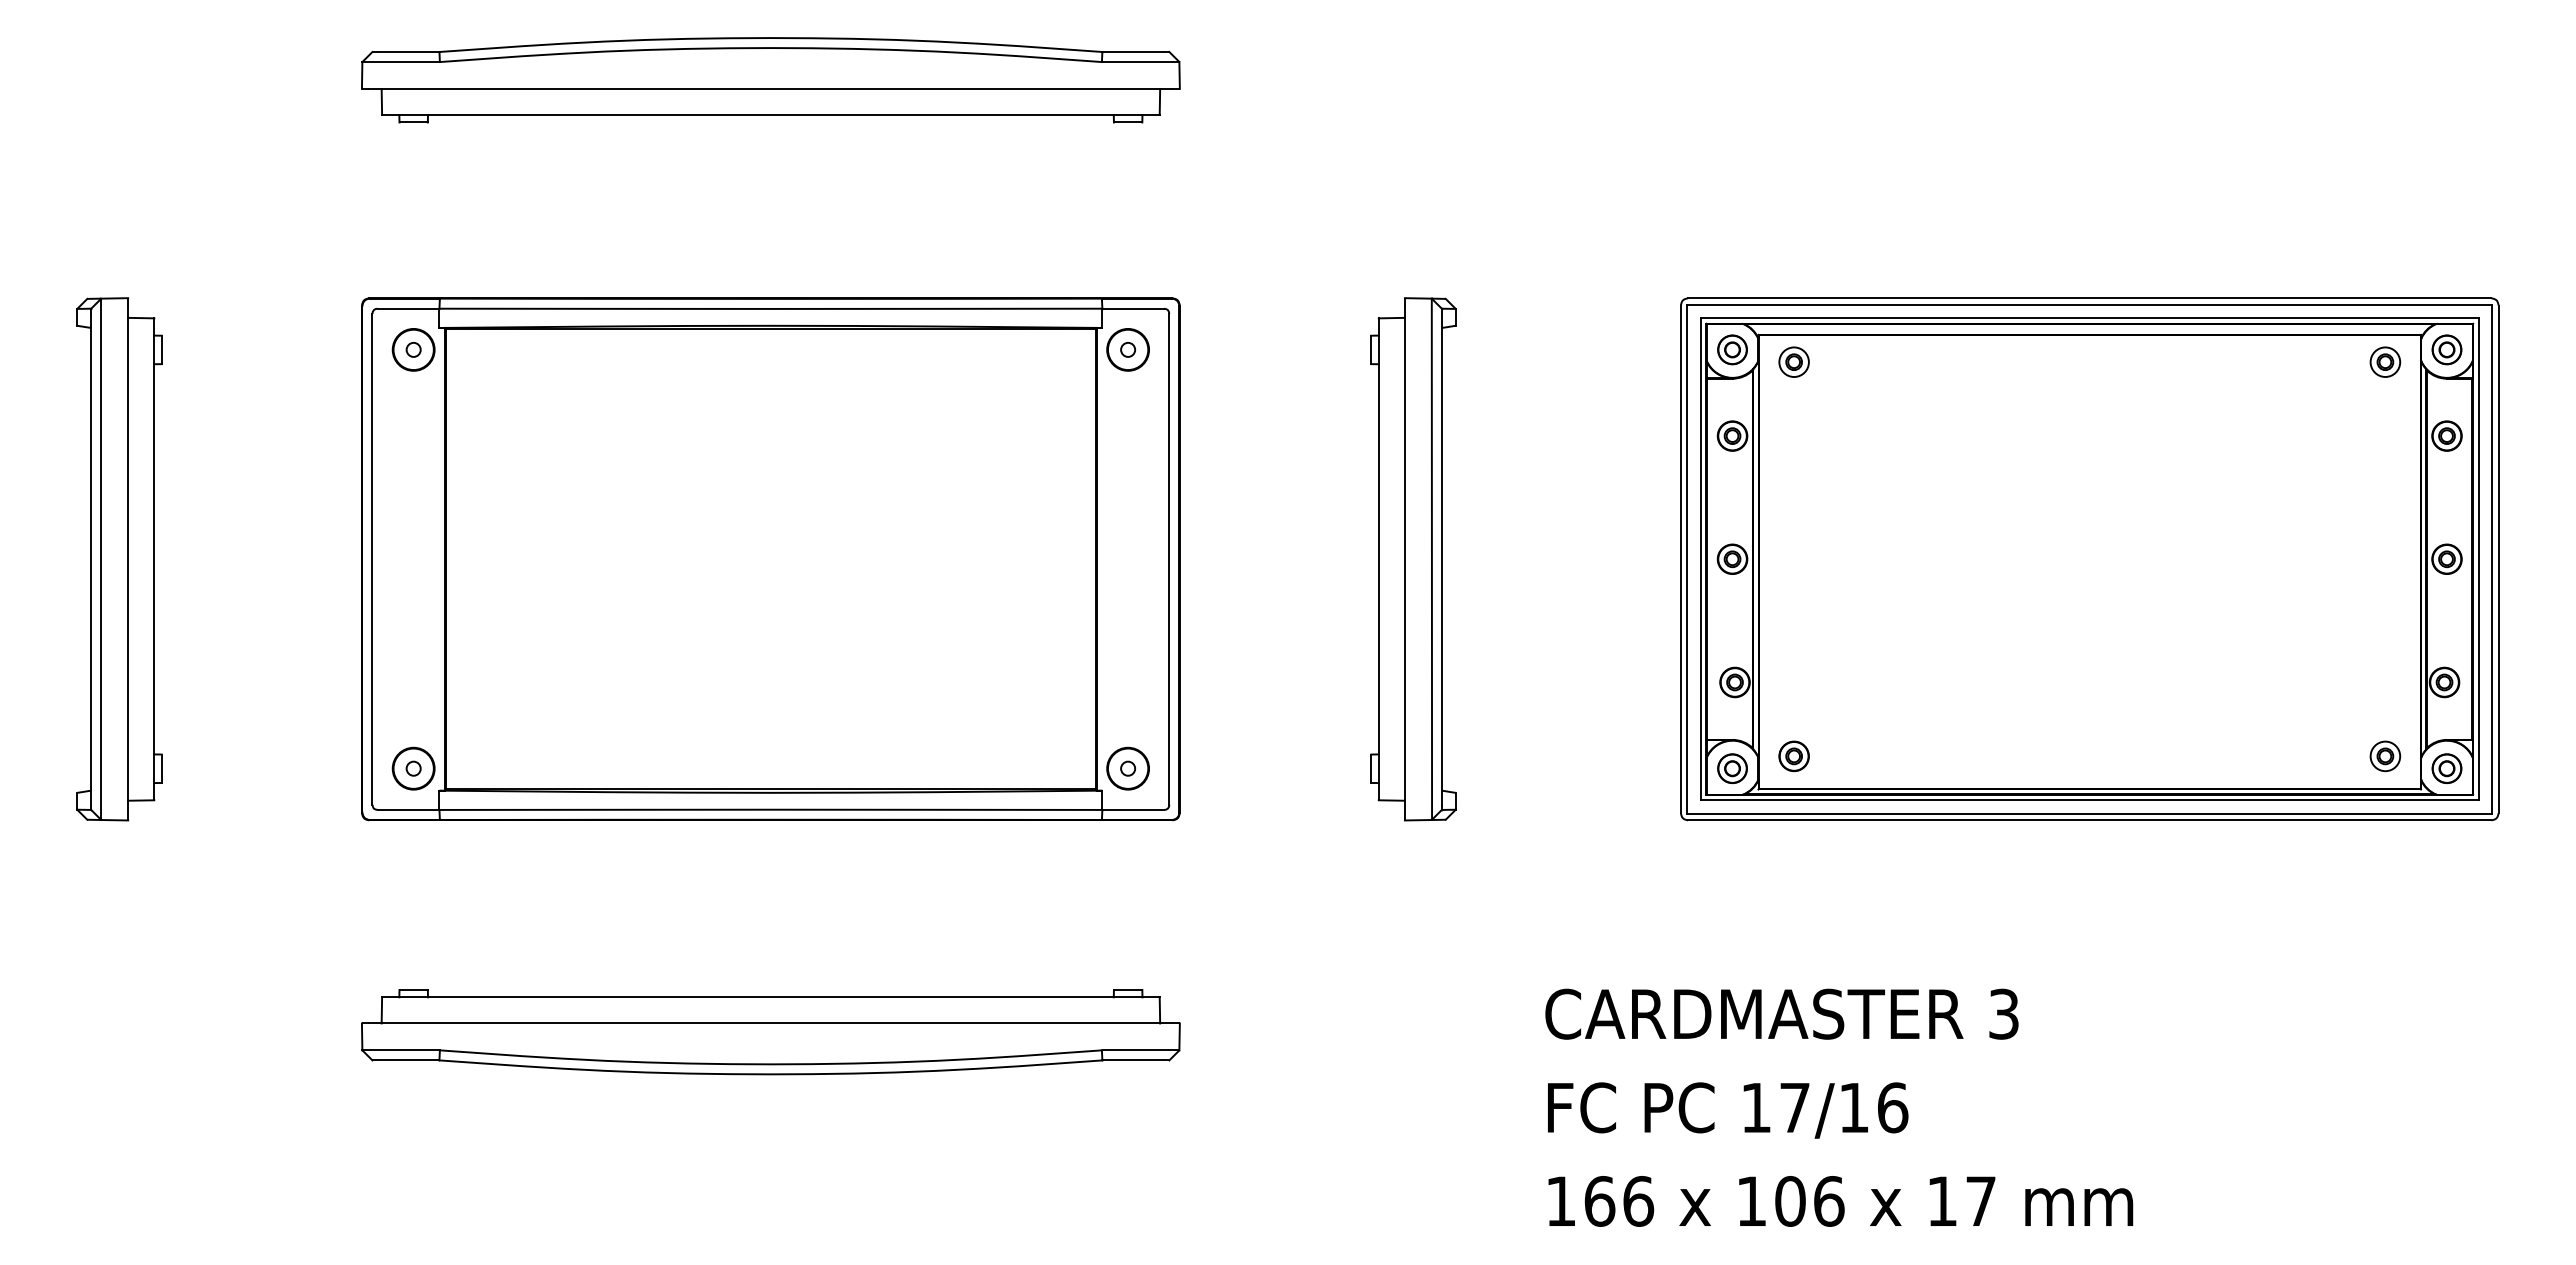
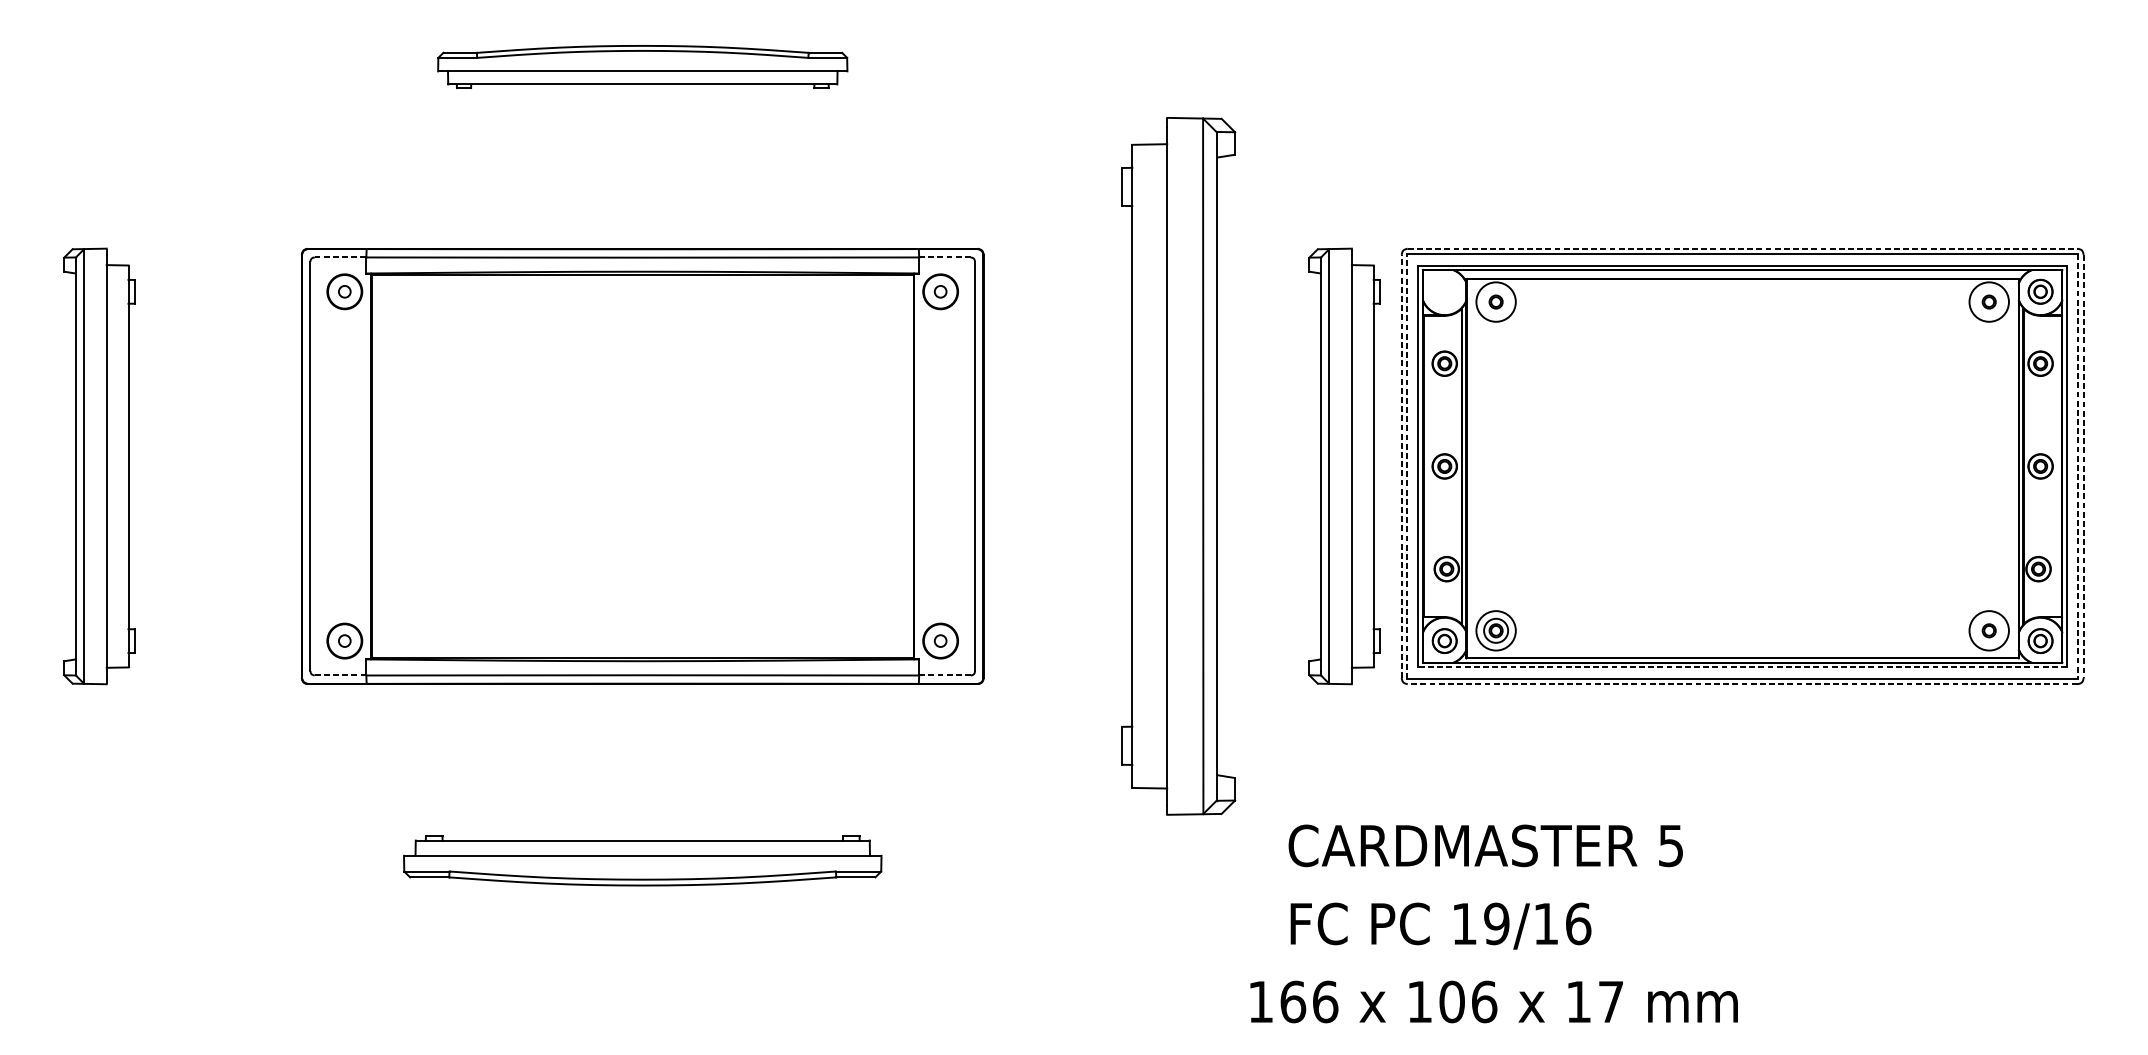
part: (770, 80) -> (642, 67), size x0.6
line: (2089, 298) -> (1742, 248), solid -> dashed
line: (408, 308) -> (340, 257), solid -> dashed
line: (1133, 308) -> (945, 257), solid -> dashed
part: (1732, 349) -> (1444, 291), removed
circle: (1793, 362) -> (1495, 302), size x1.6
circle: (2385, 362) -> (1989, 302), size x1.6
part: (1413, 559) -> (1178, 466), size x1.6
part: (1612, 559) -> (1344, 466), added
line: (1680, 559) -> (1401, 466), solid -> dashed
line: (1687, 559) -> (1407, 466), solid -> dashed
line: (2492, 559) -> (2078, 466), solid -> dashed
line: (2498, 559) -> (2083, 466), solid -> dashed
circle: (1793, 756) -> (1495, 630), size x1.6
circle: (2385, 756) -> (1989, 630), size x1.6
line: (2089, 800) -> (1742, 667), solid -> dashed
line: (408, 809) -> (340, 675), solid -> dashed
line: (1133, 809) -> (945, 675), solid -> dashed
line: (2089, 820) -> (1742, 684), solid -> dashed
text: (2003, 1013) -> (1670, 845), 3 -> 5
part: (770, 1032) -> (642, 861), size x0.7
text: (1794, 1107) -> (1496, 923), 17/16 -> 19/16
text: (1840, 1201) -> (1493, 1002), moved

